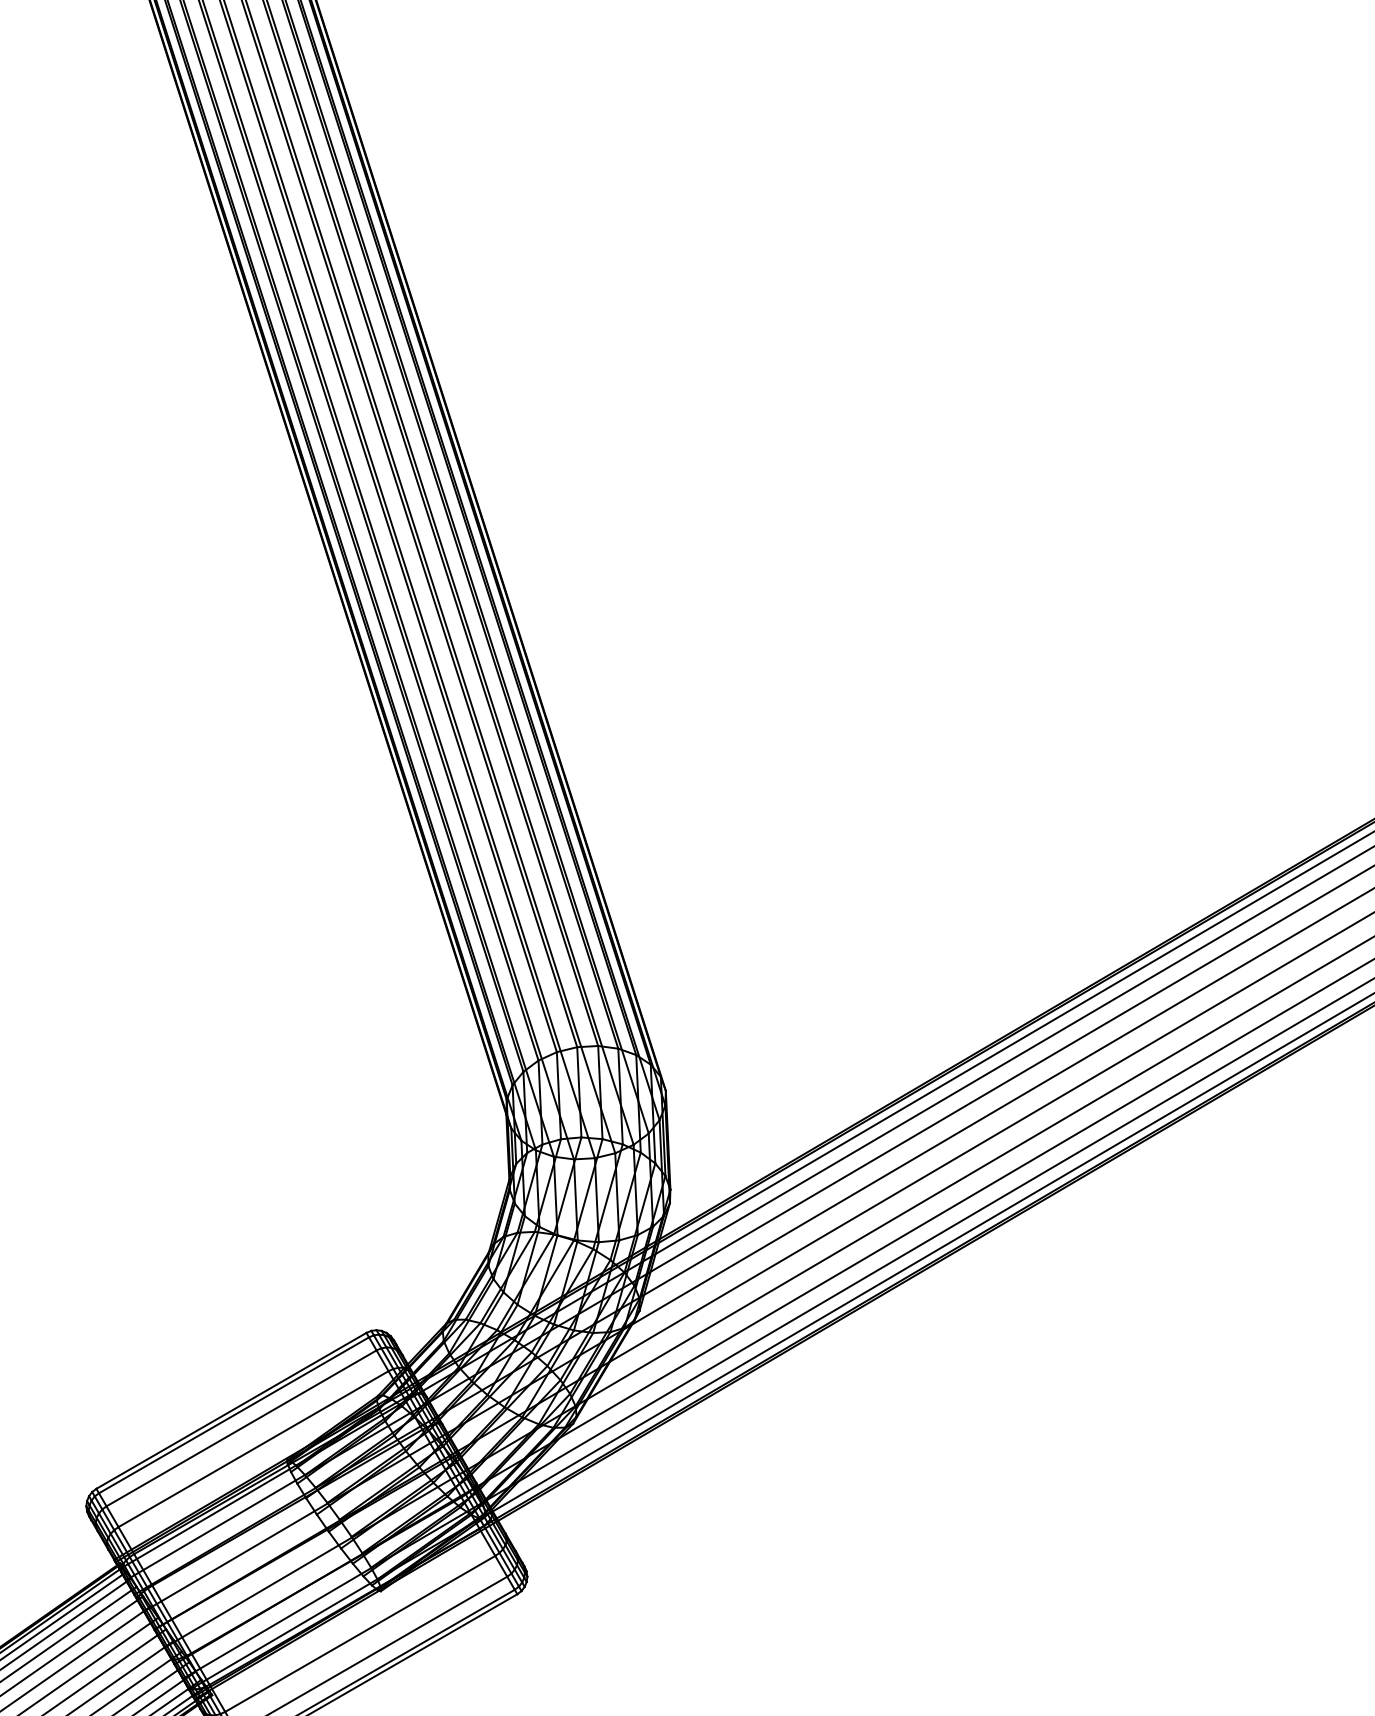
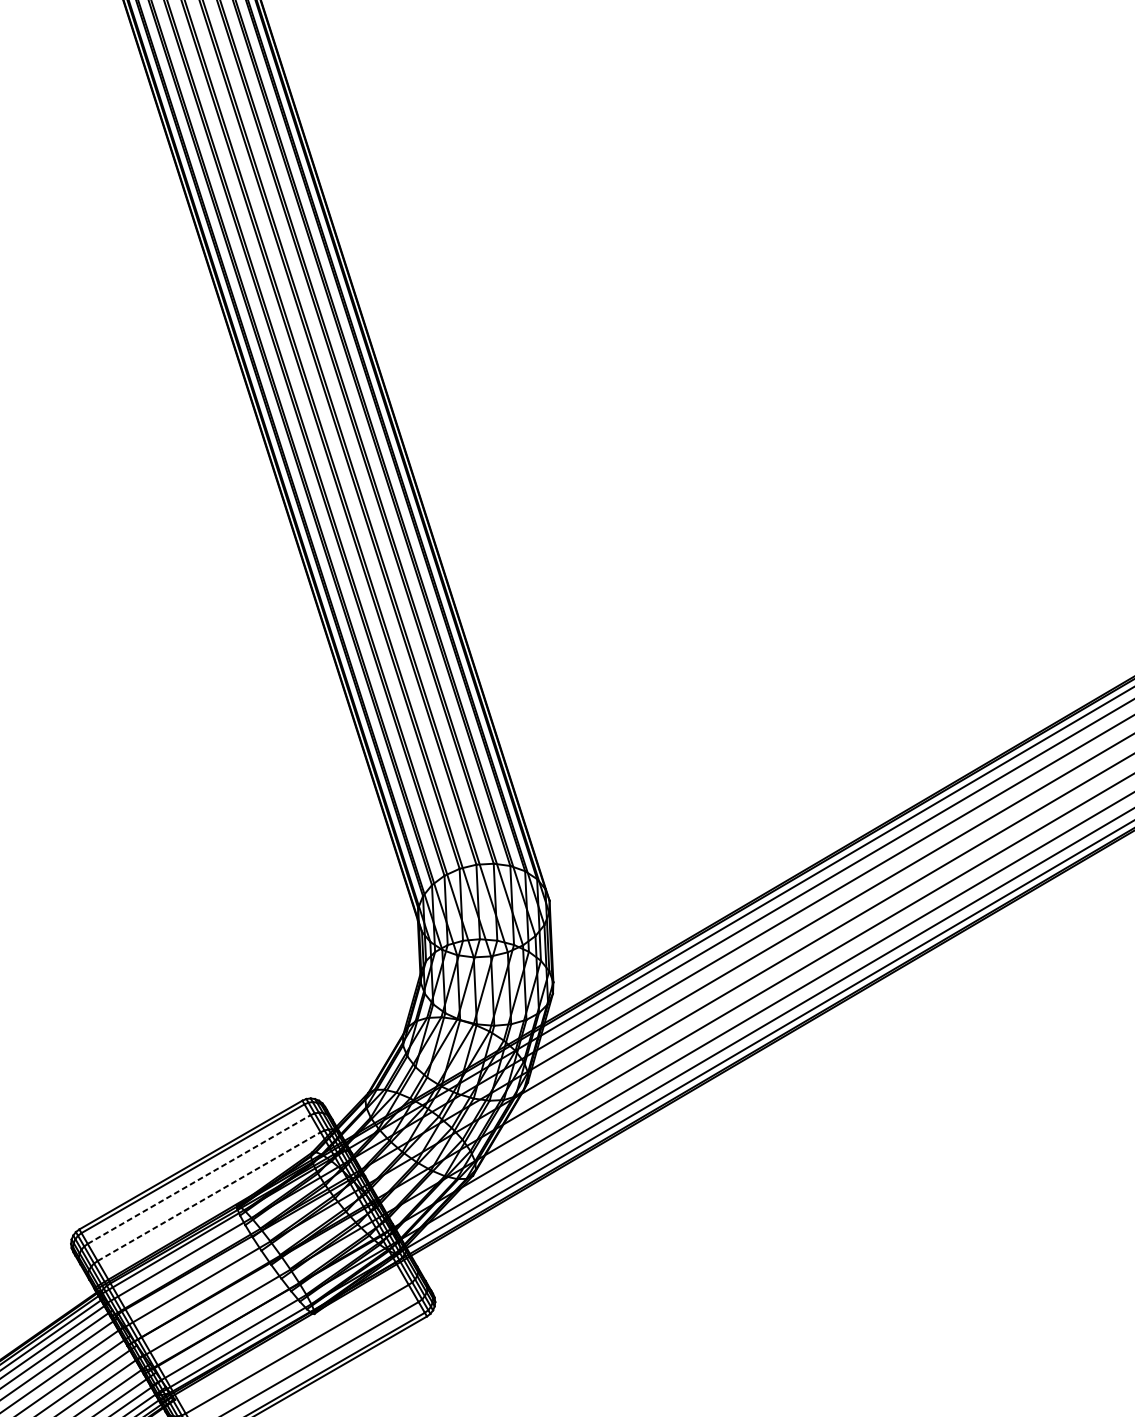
line: (241, 1428) -> (199, 1179), solid -> dashed
line: (253, 1449) -> (209, 1196), solid -> dashed

